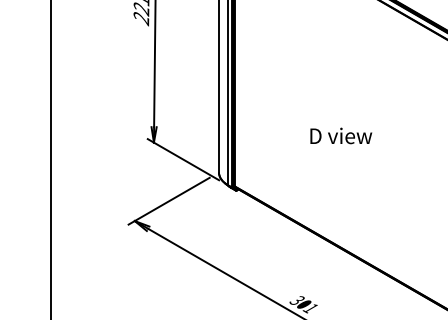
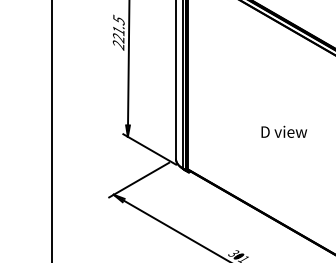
text: (341, 135) -> (284, 131), moved

